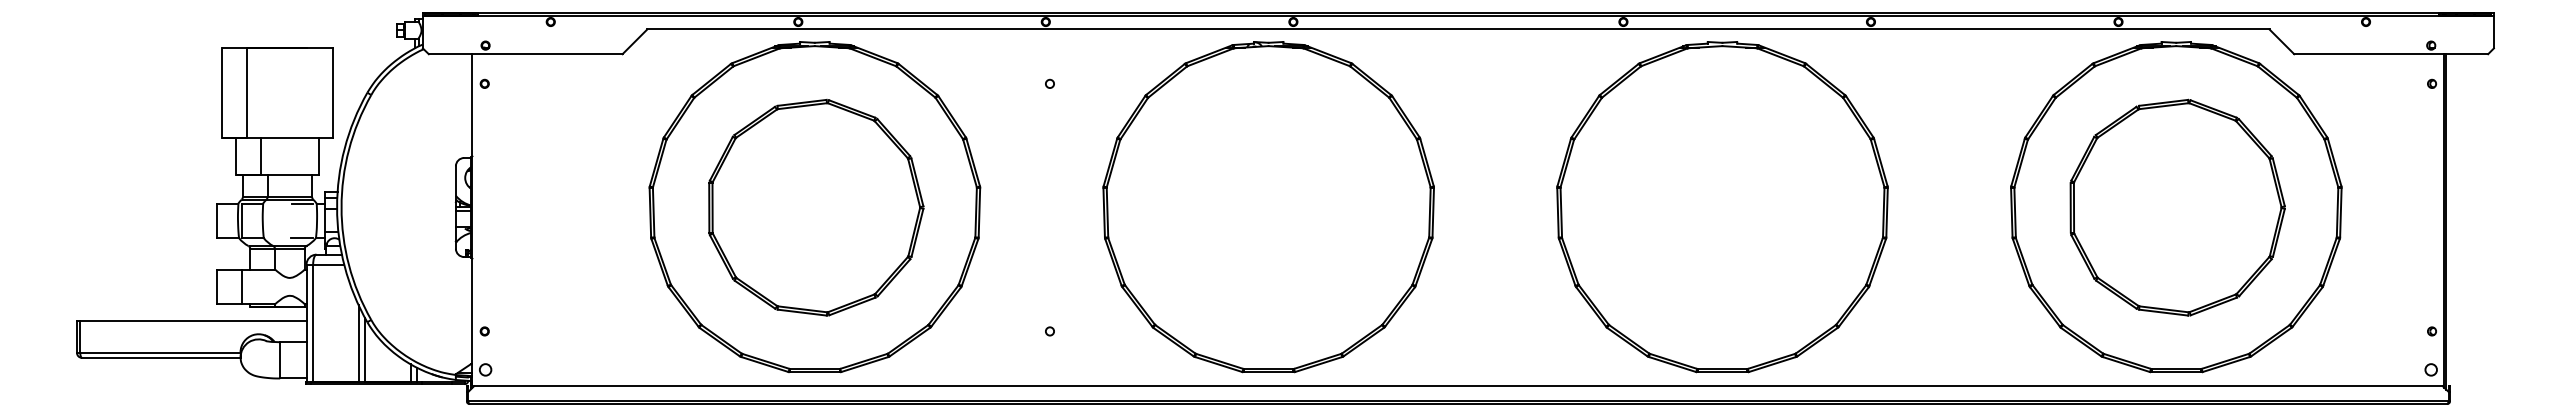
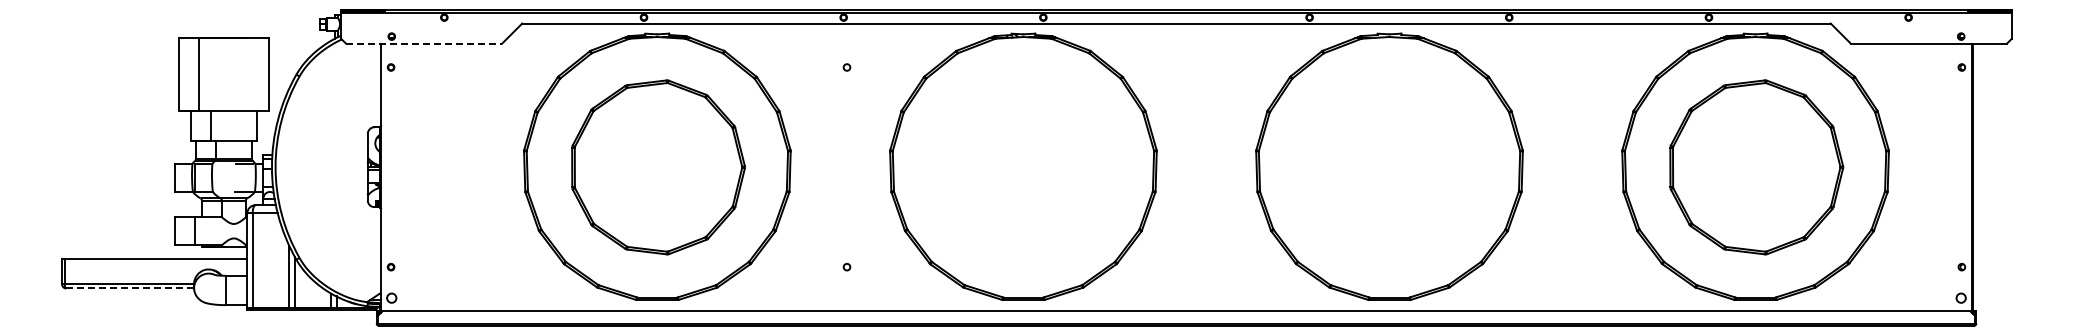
line: (526, 54) -> (424, 43), solid -> dashed
line: (161, 357) -> (130, 288), solid -> dashed

